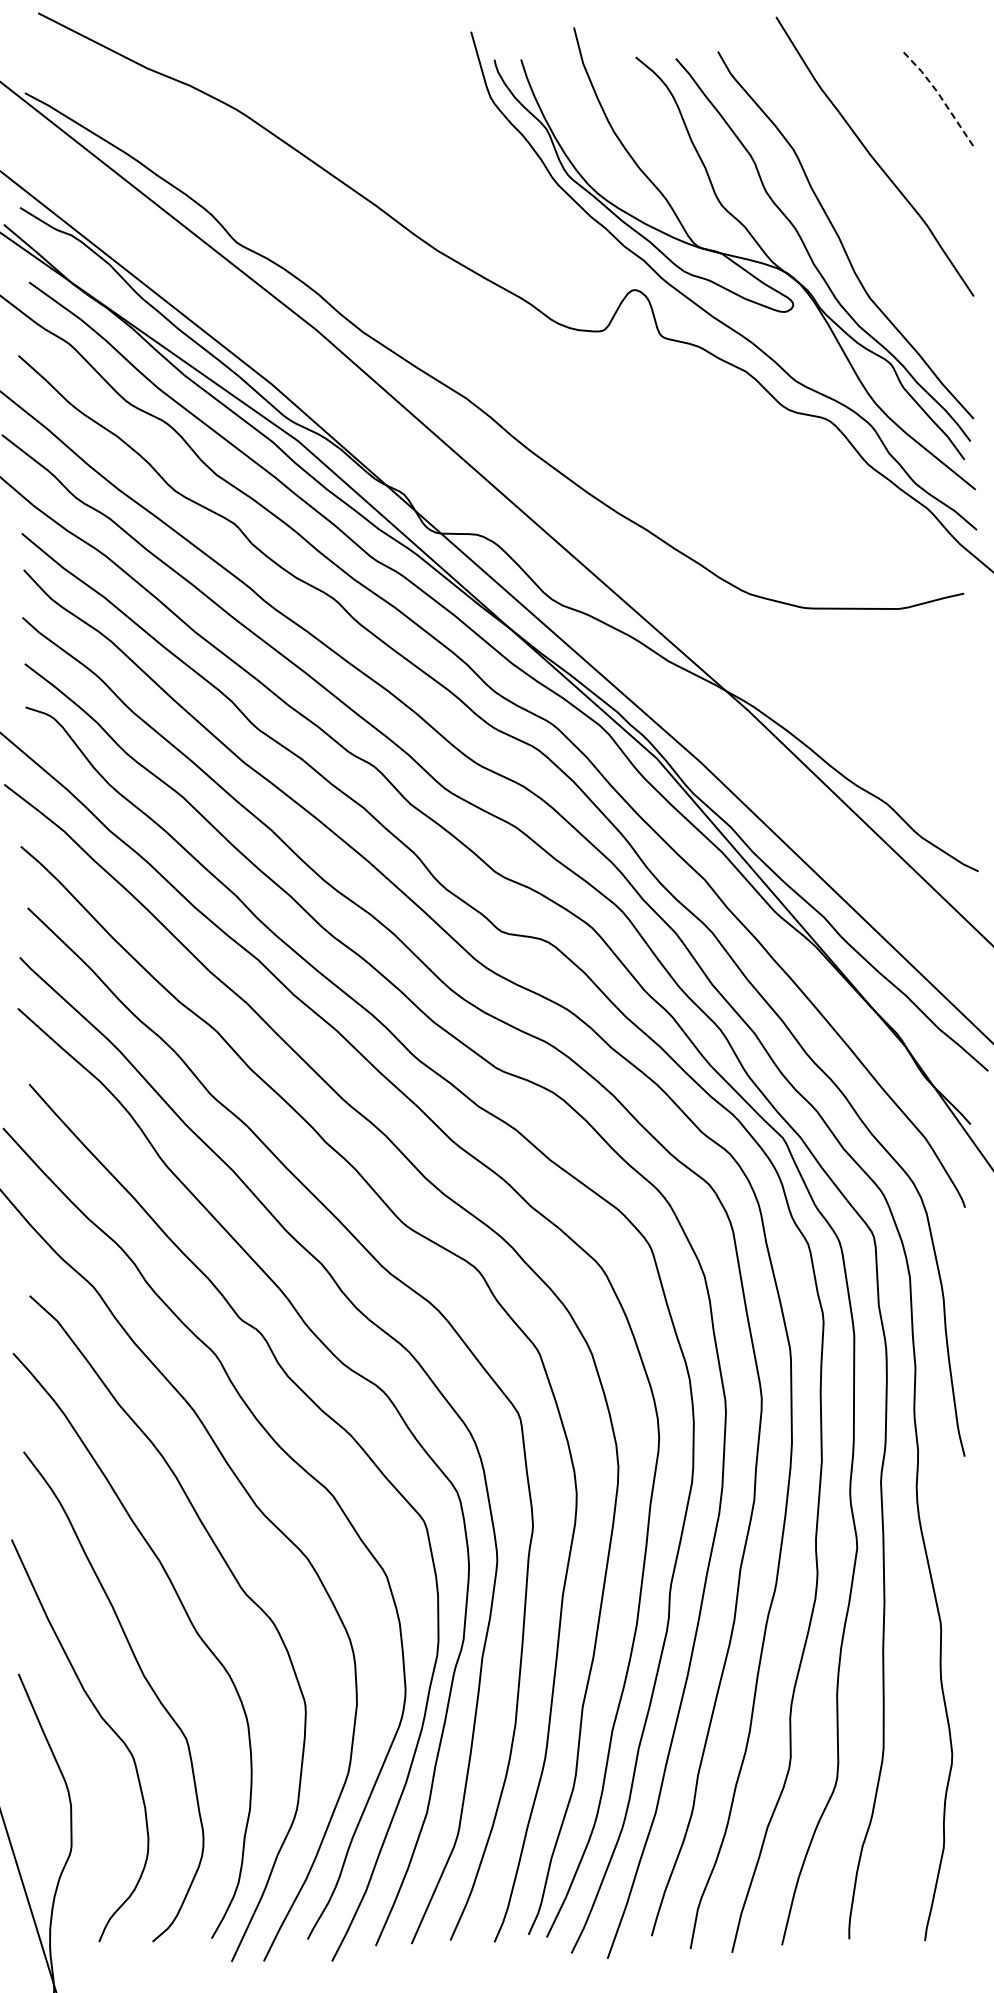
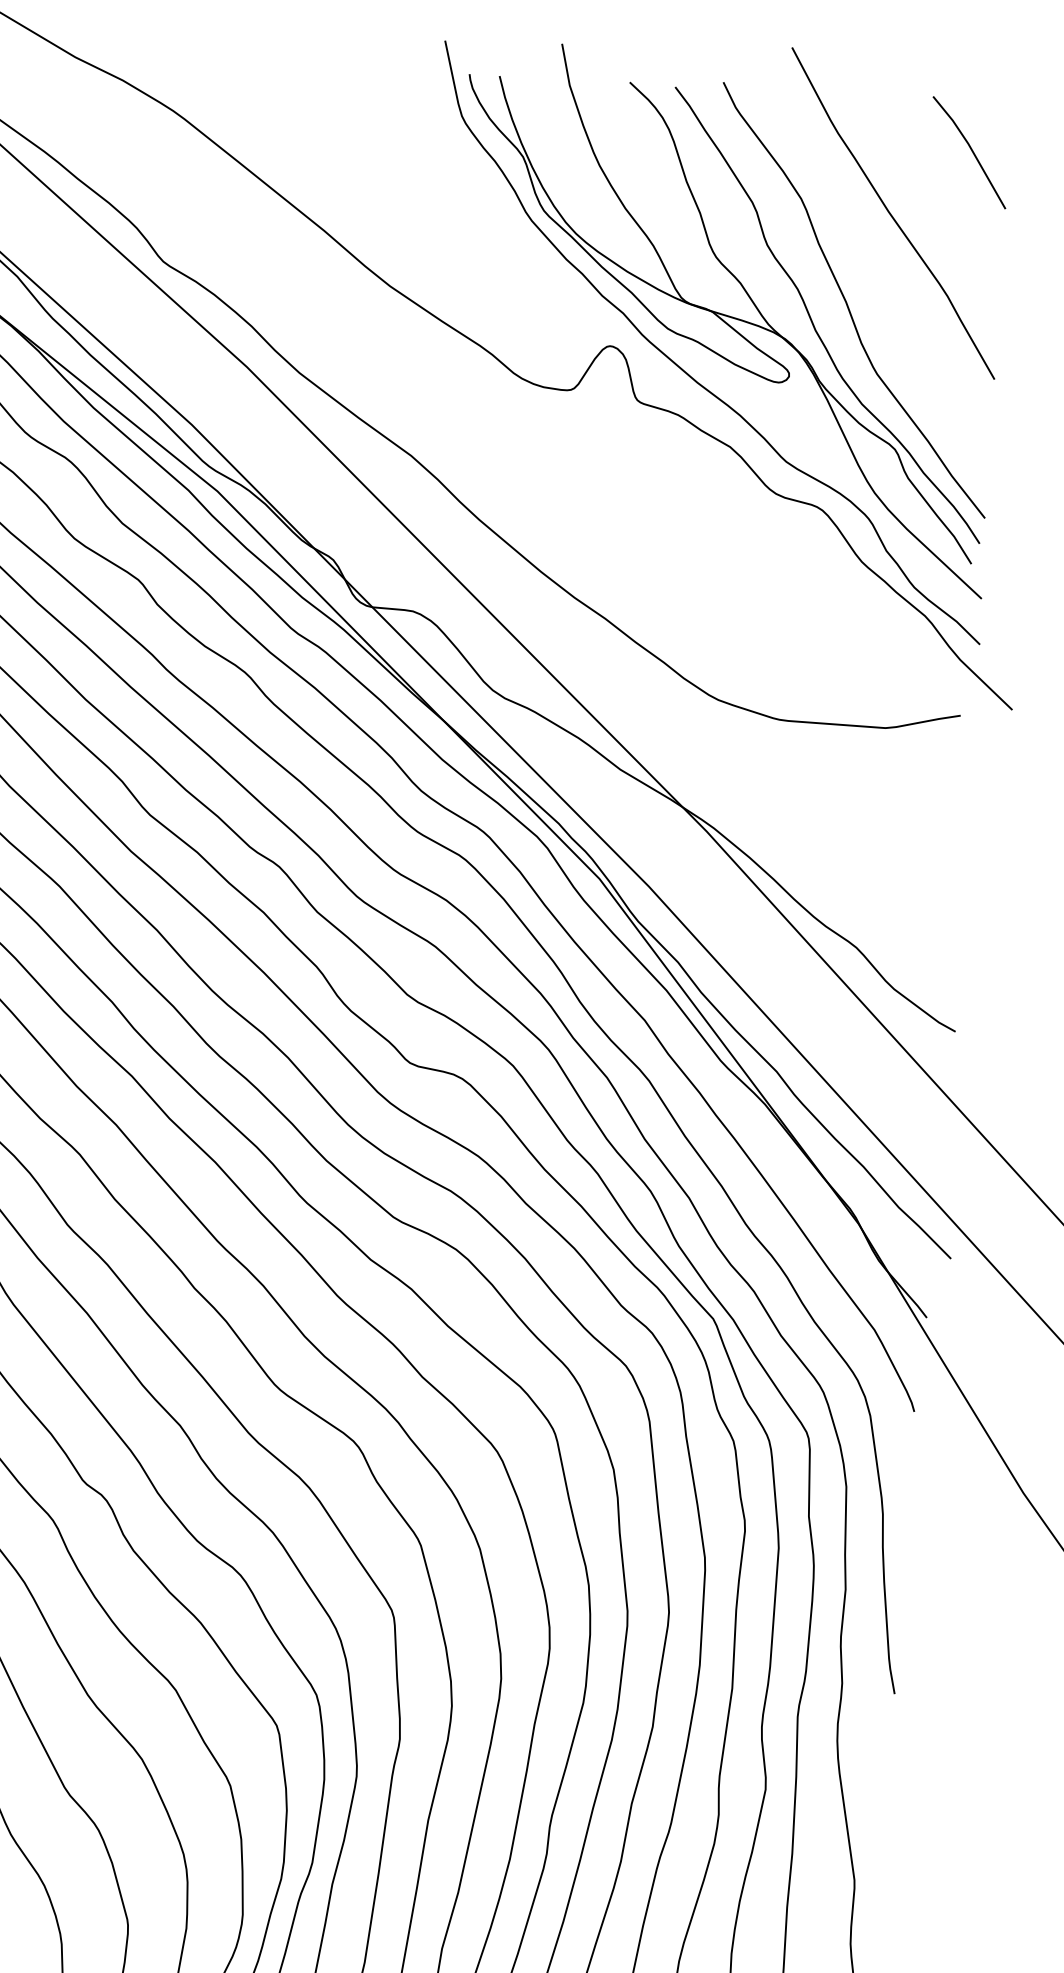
line: (939, 95) -> (971, 149), dashed -> solid

